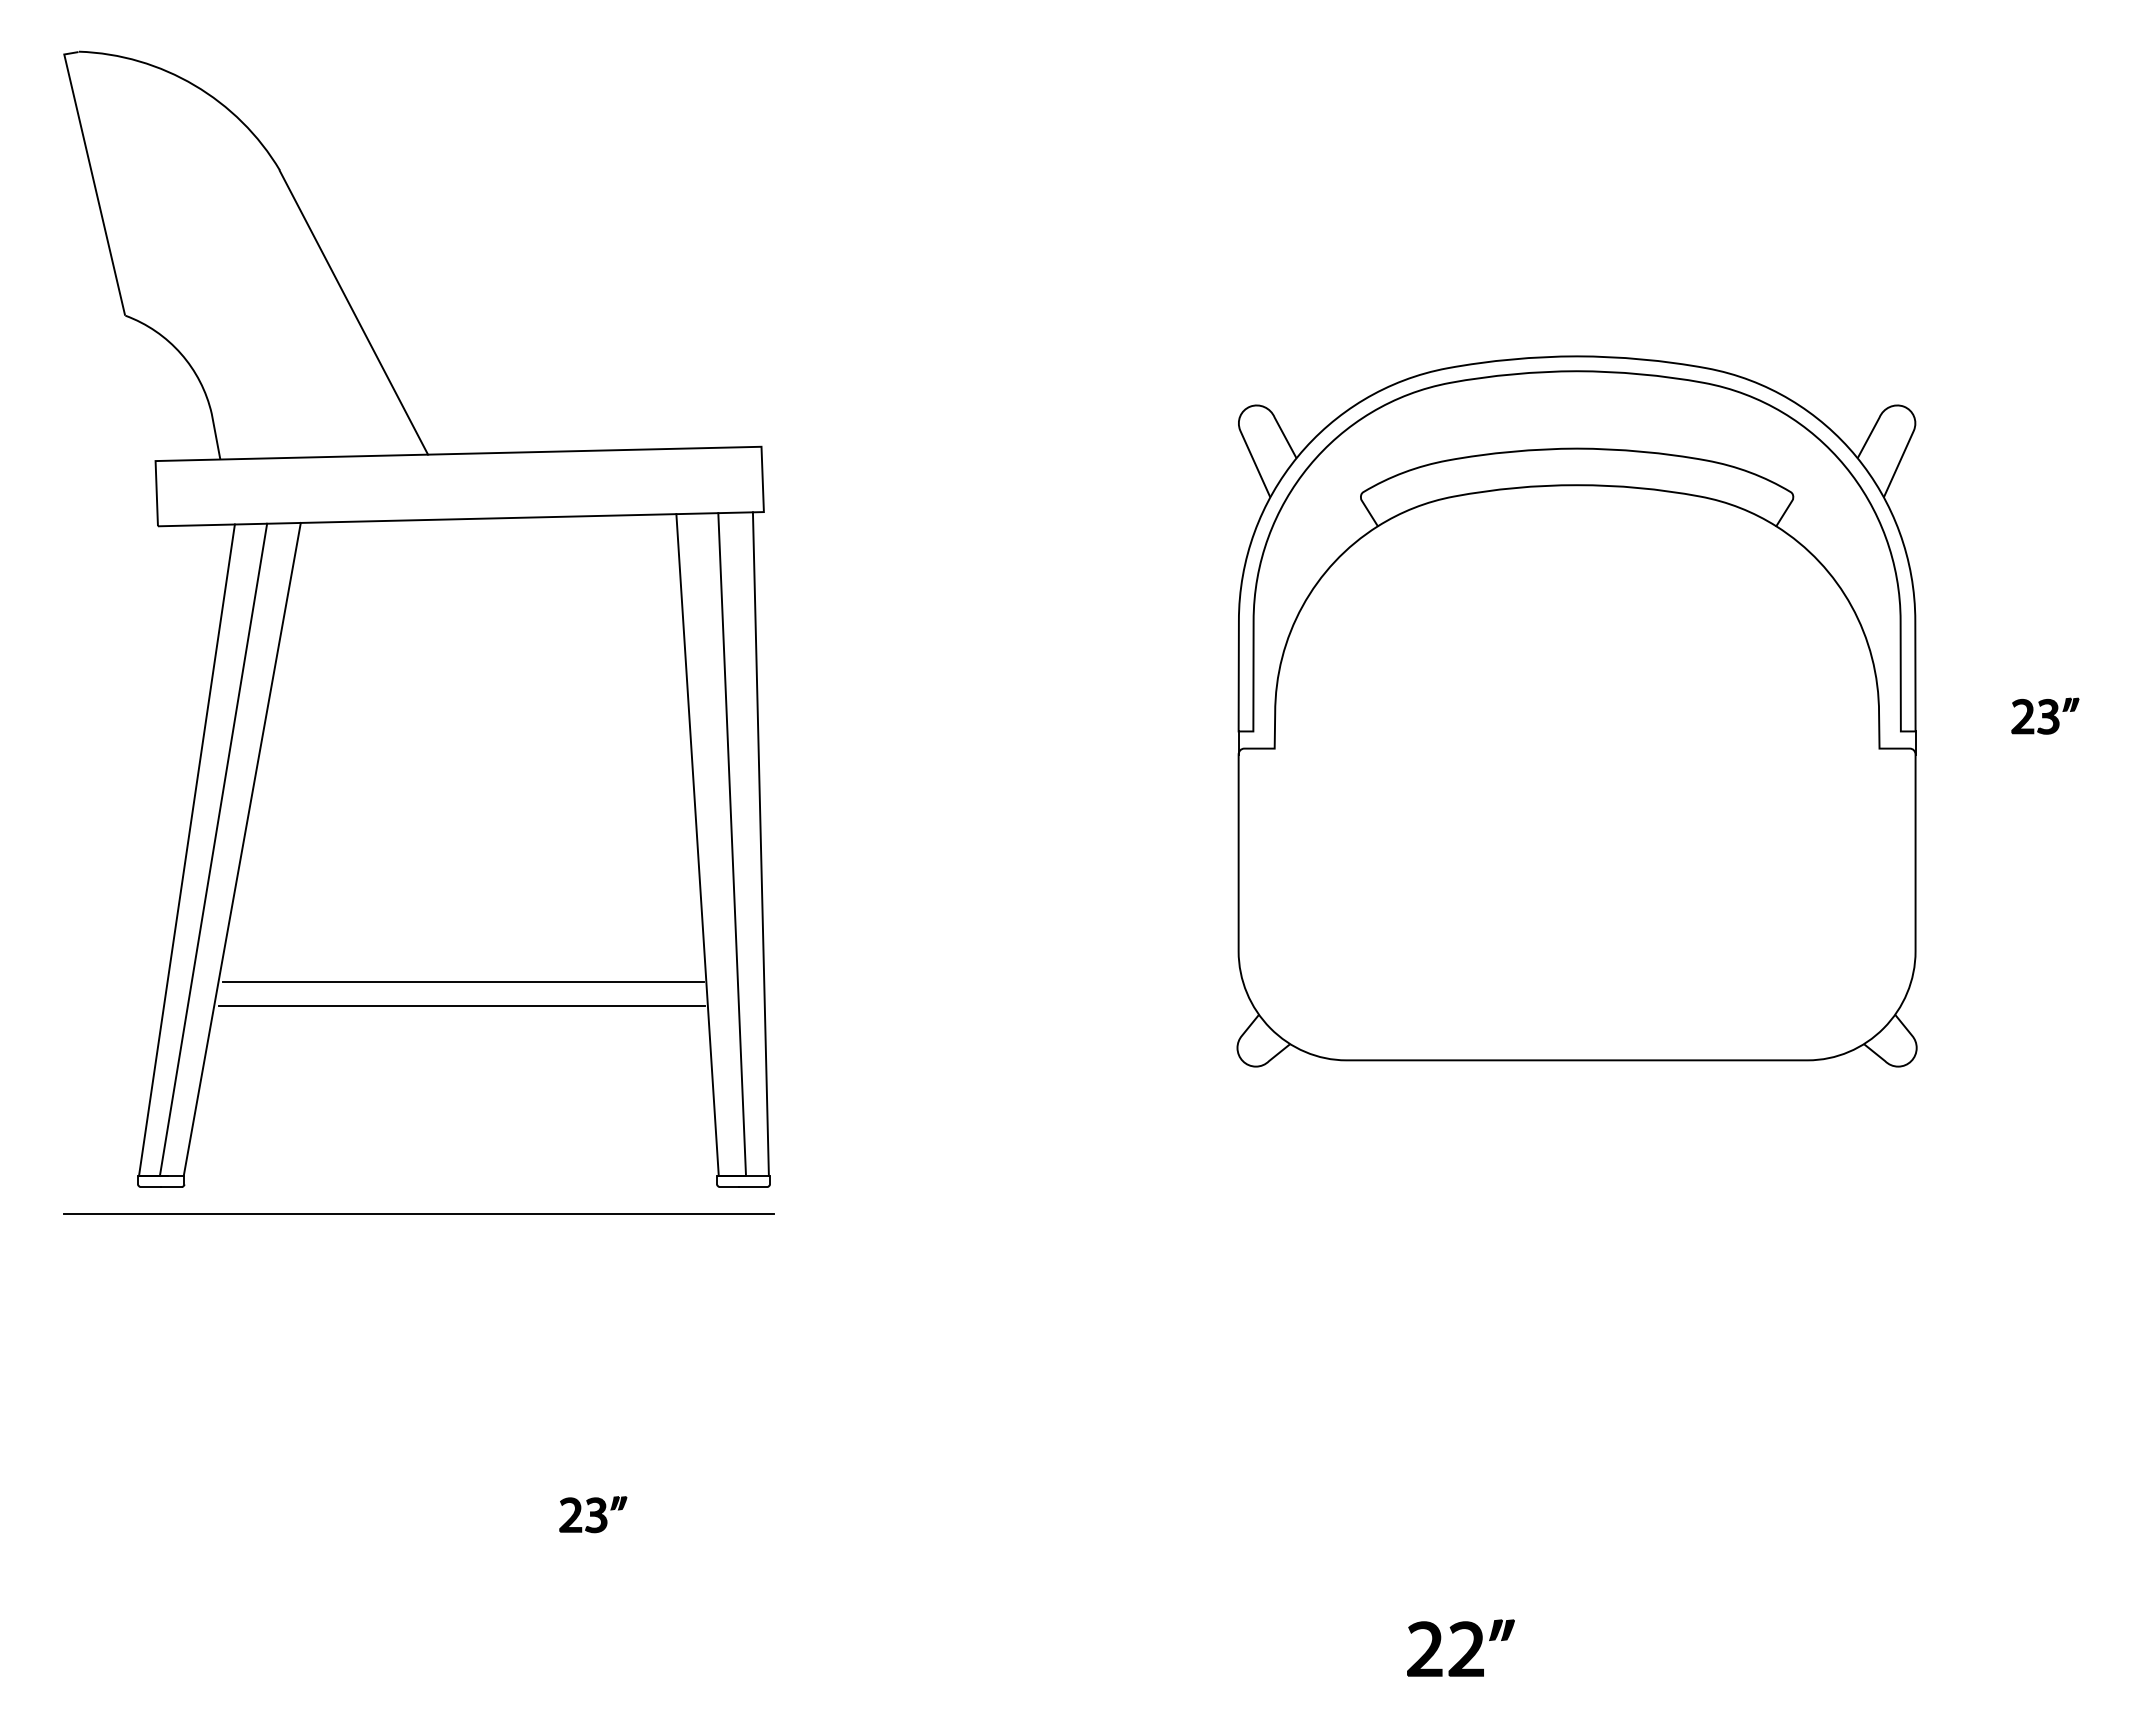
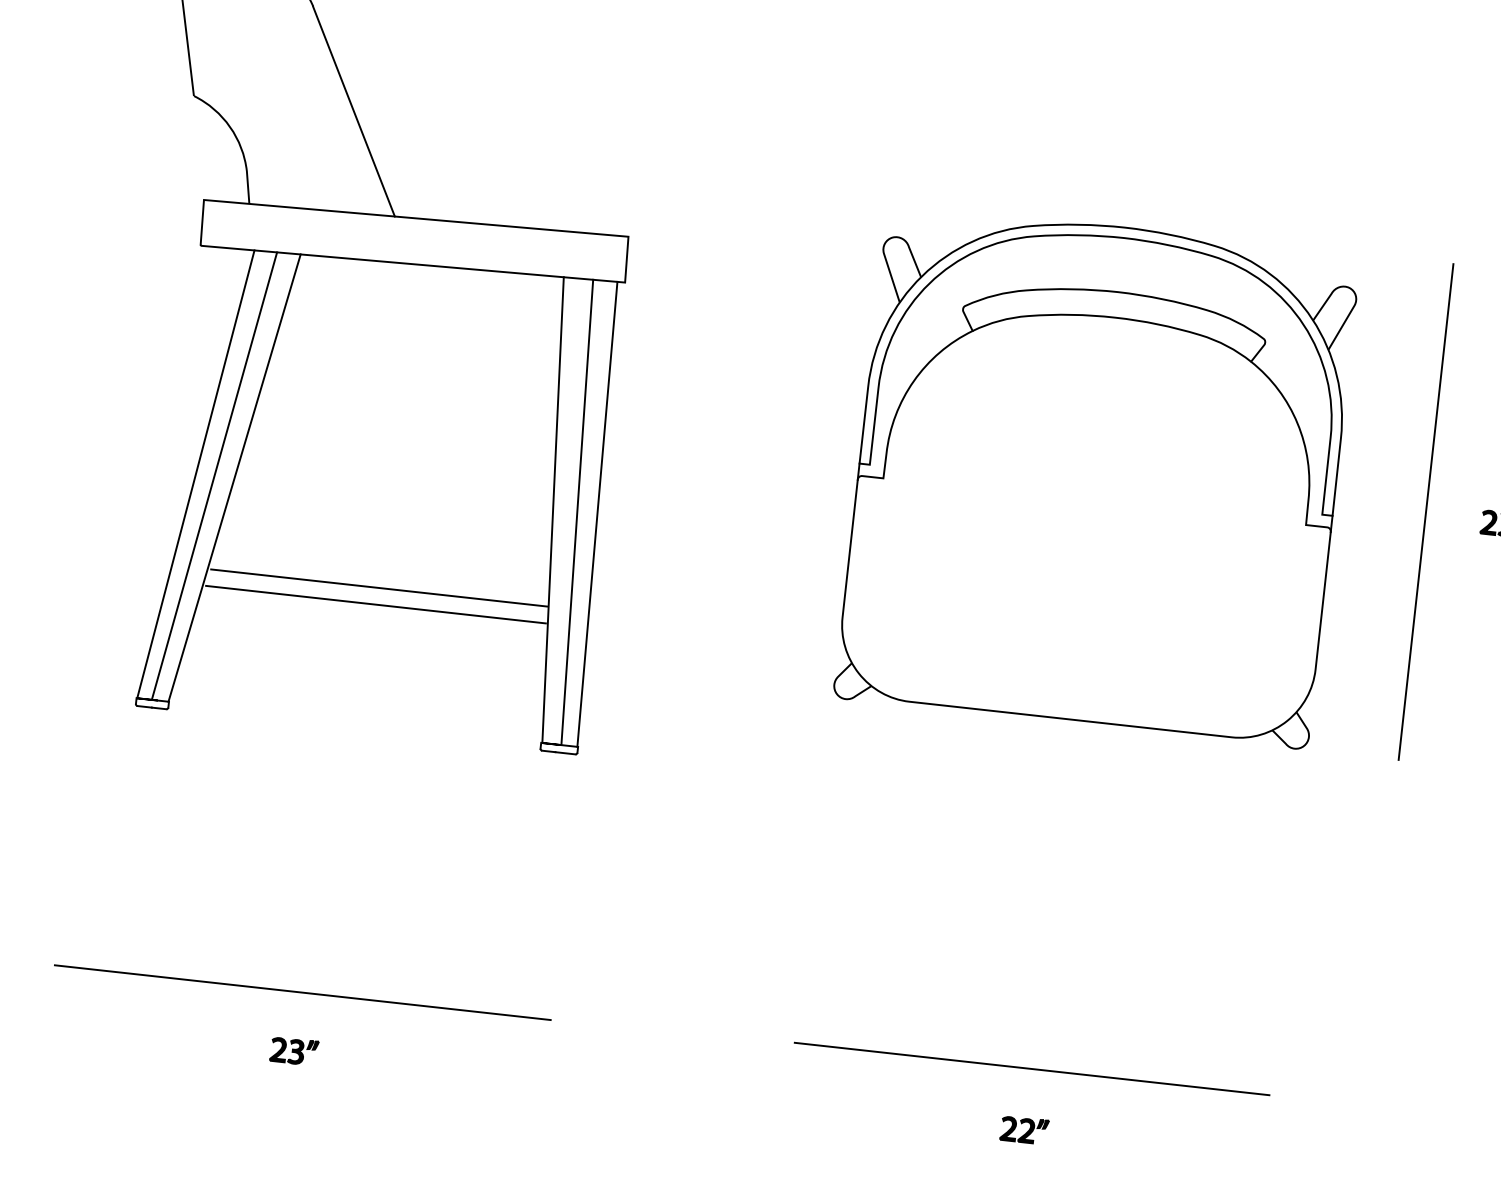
part: (1576, 711) -> (1097, 475), moved
line: (1932, 711) -> (1426, 512), added
line: (418, 1213) -> (302, 992), moved
part: (593, 1514) -> (294, 1051), moved
line: (1461, 1560) -> (1031, 1068), added
part: (1460, 1648) -> (1024, 1130), size x0.62

